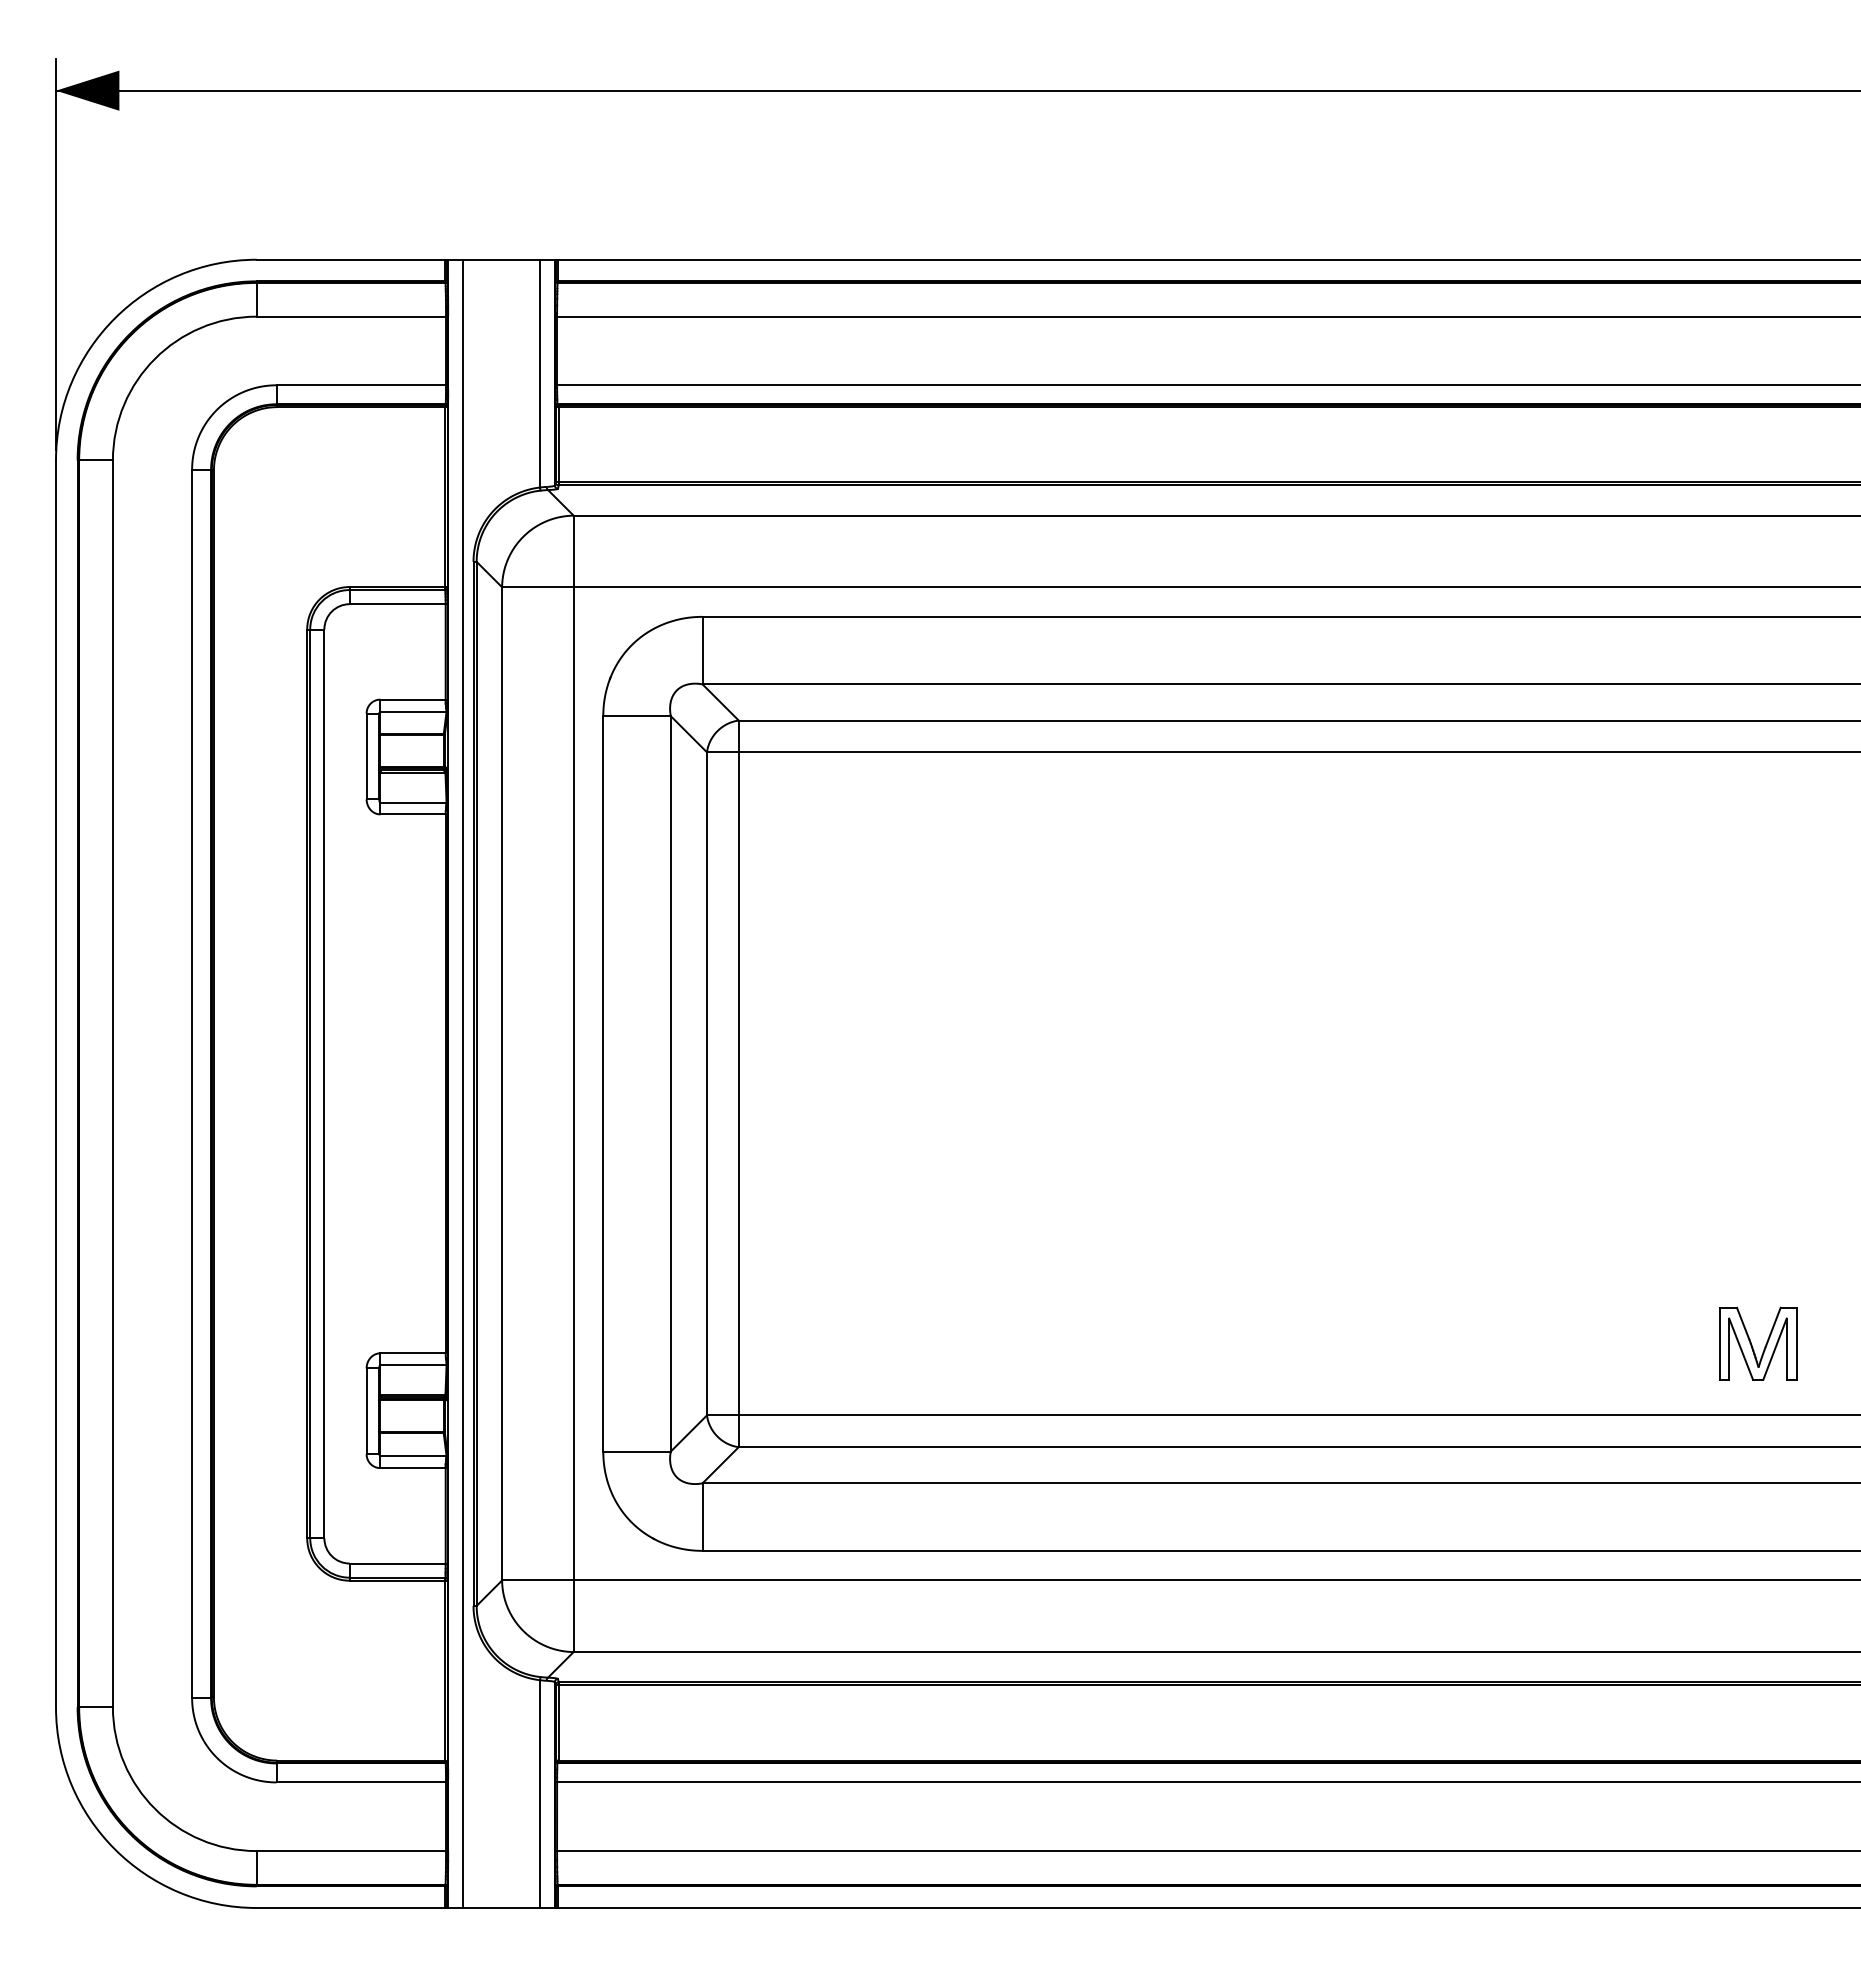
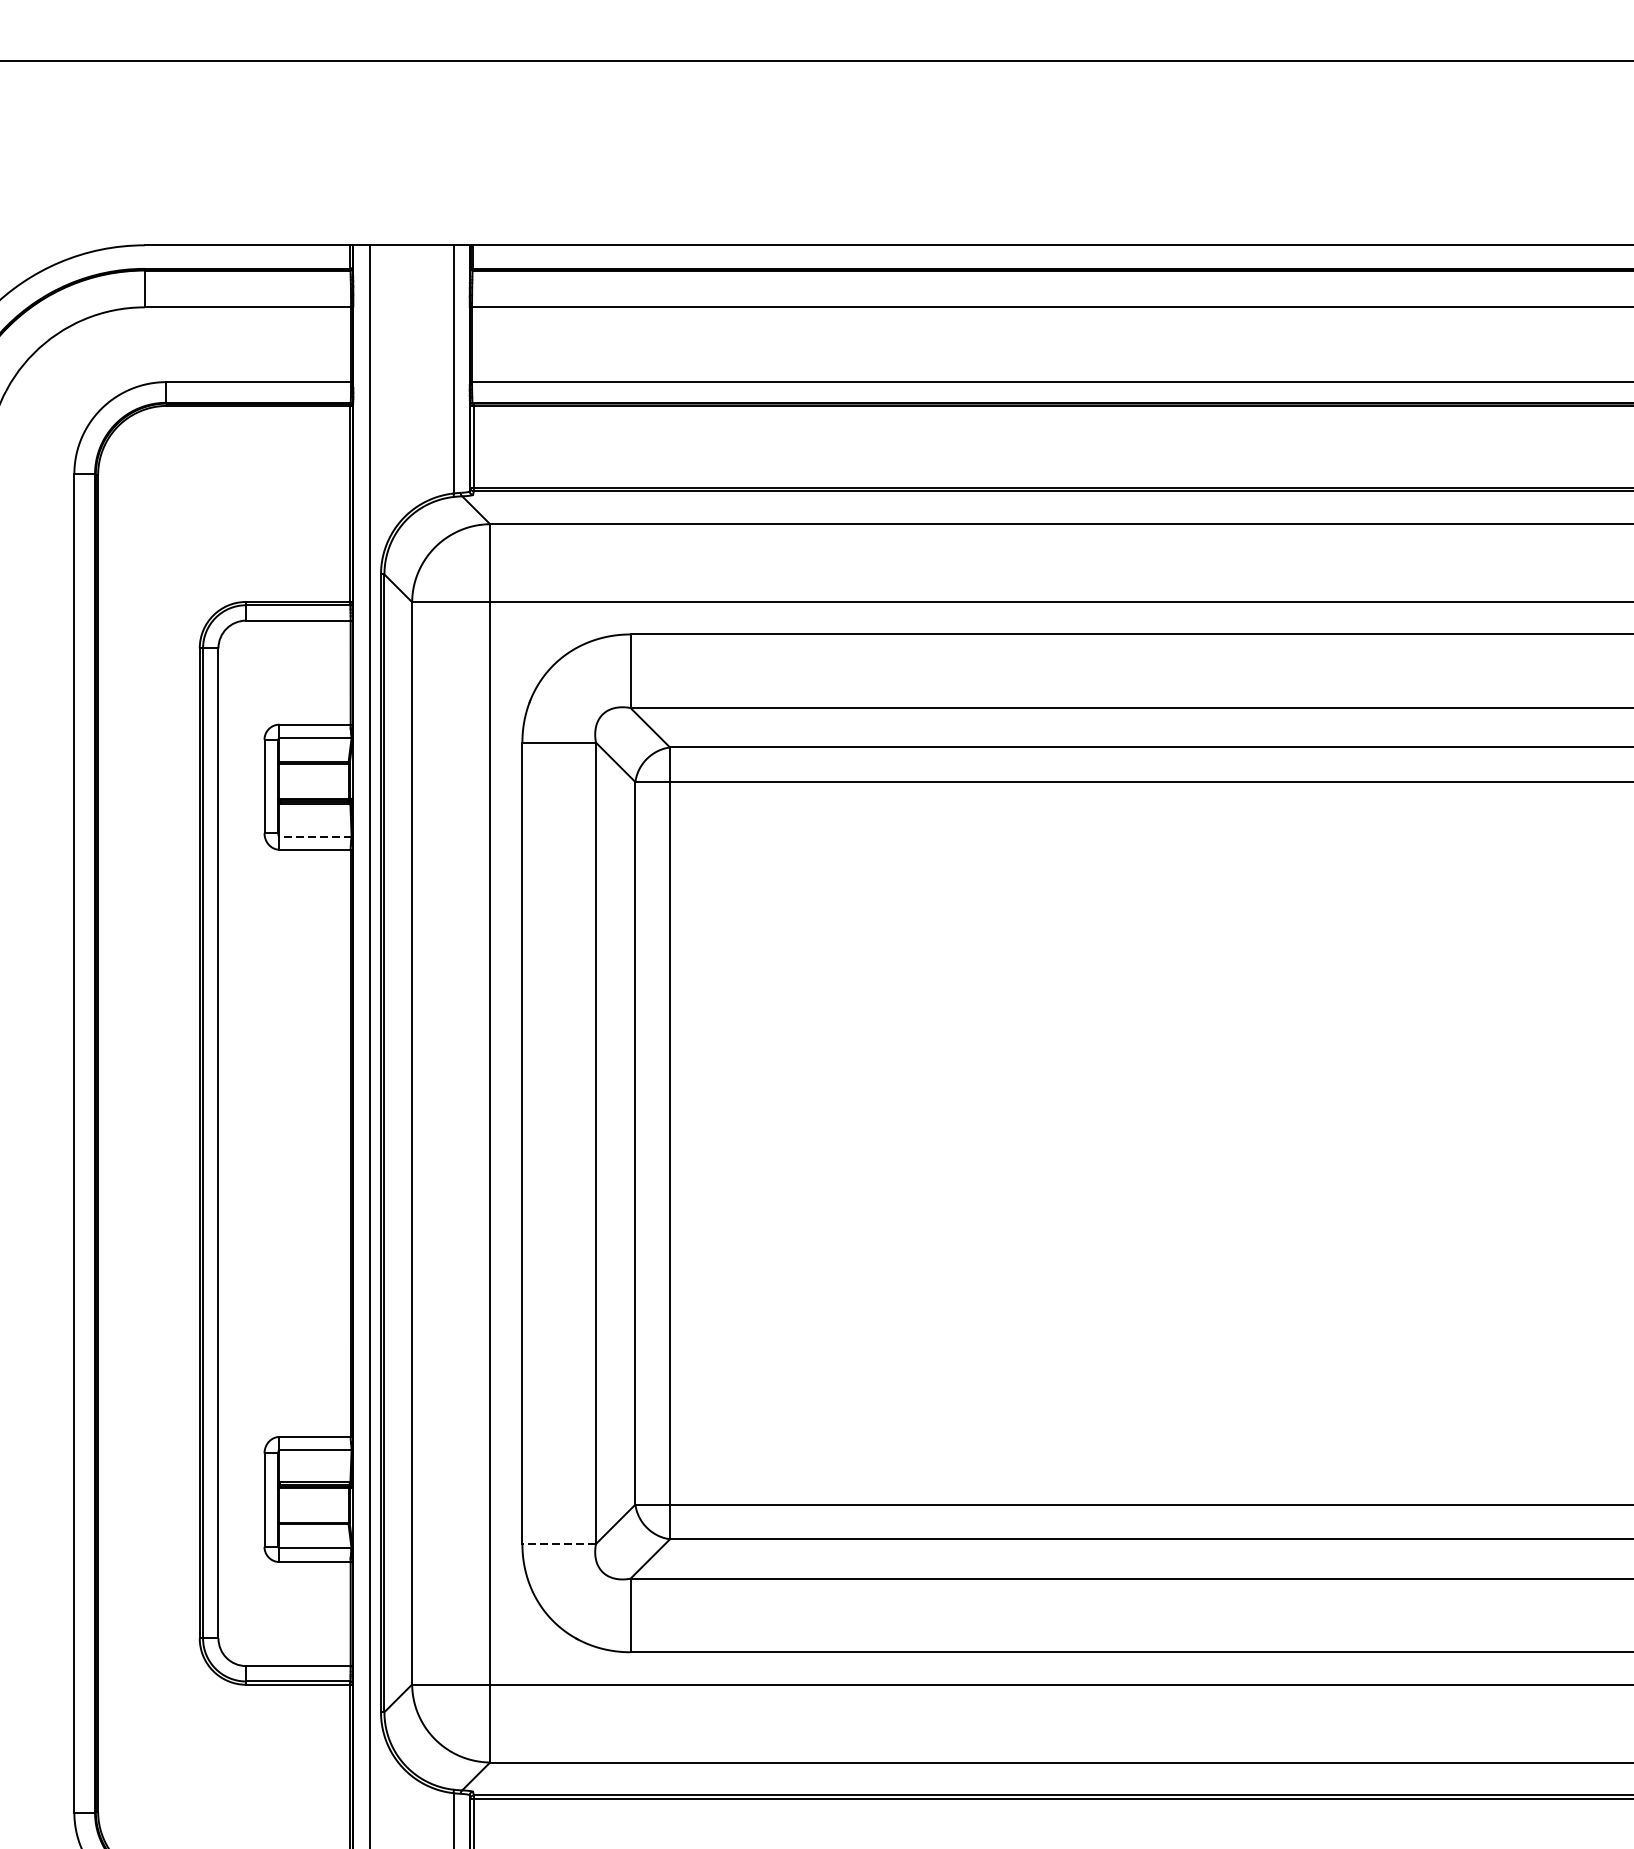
line: (412, 802) -> (314, 836), solid -> dashed
line: (637, 1451) -> (559, 1543), solid -> dashed

